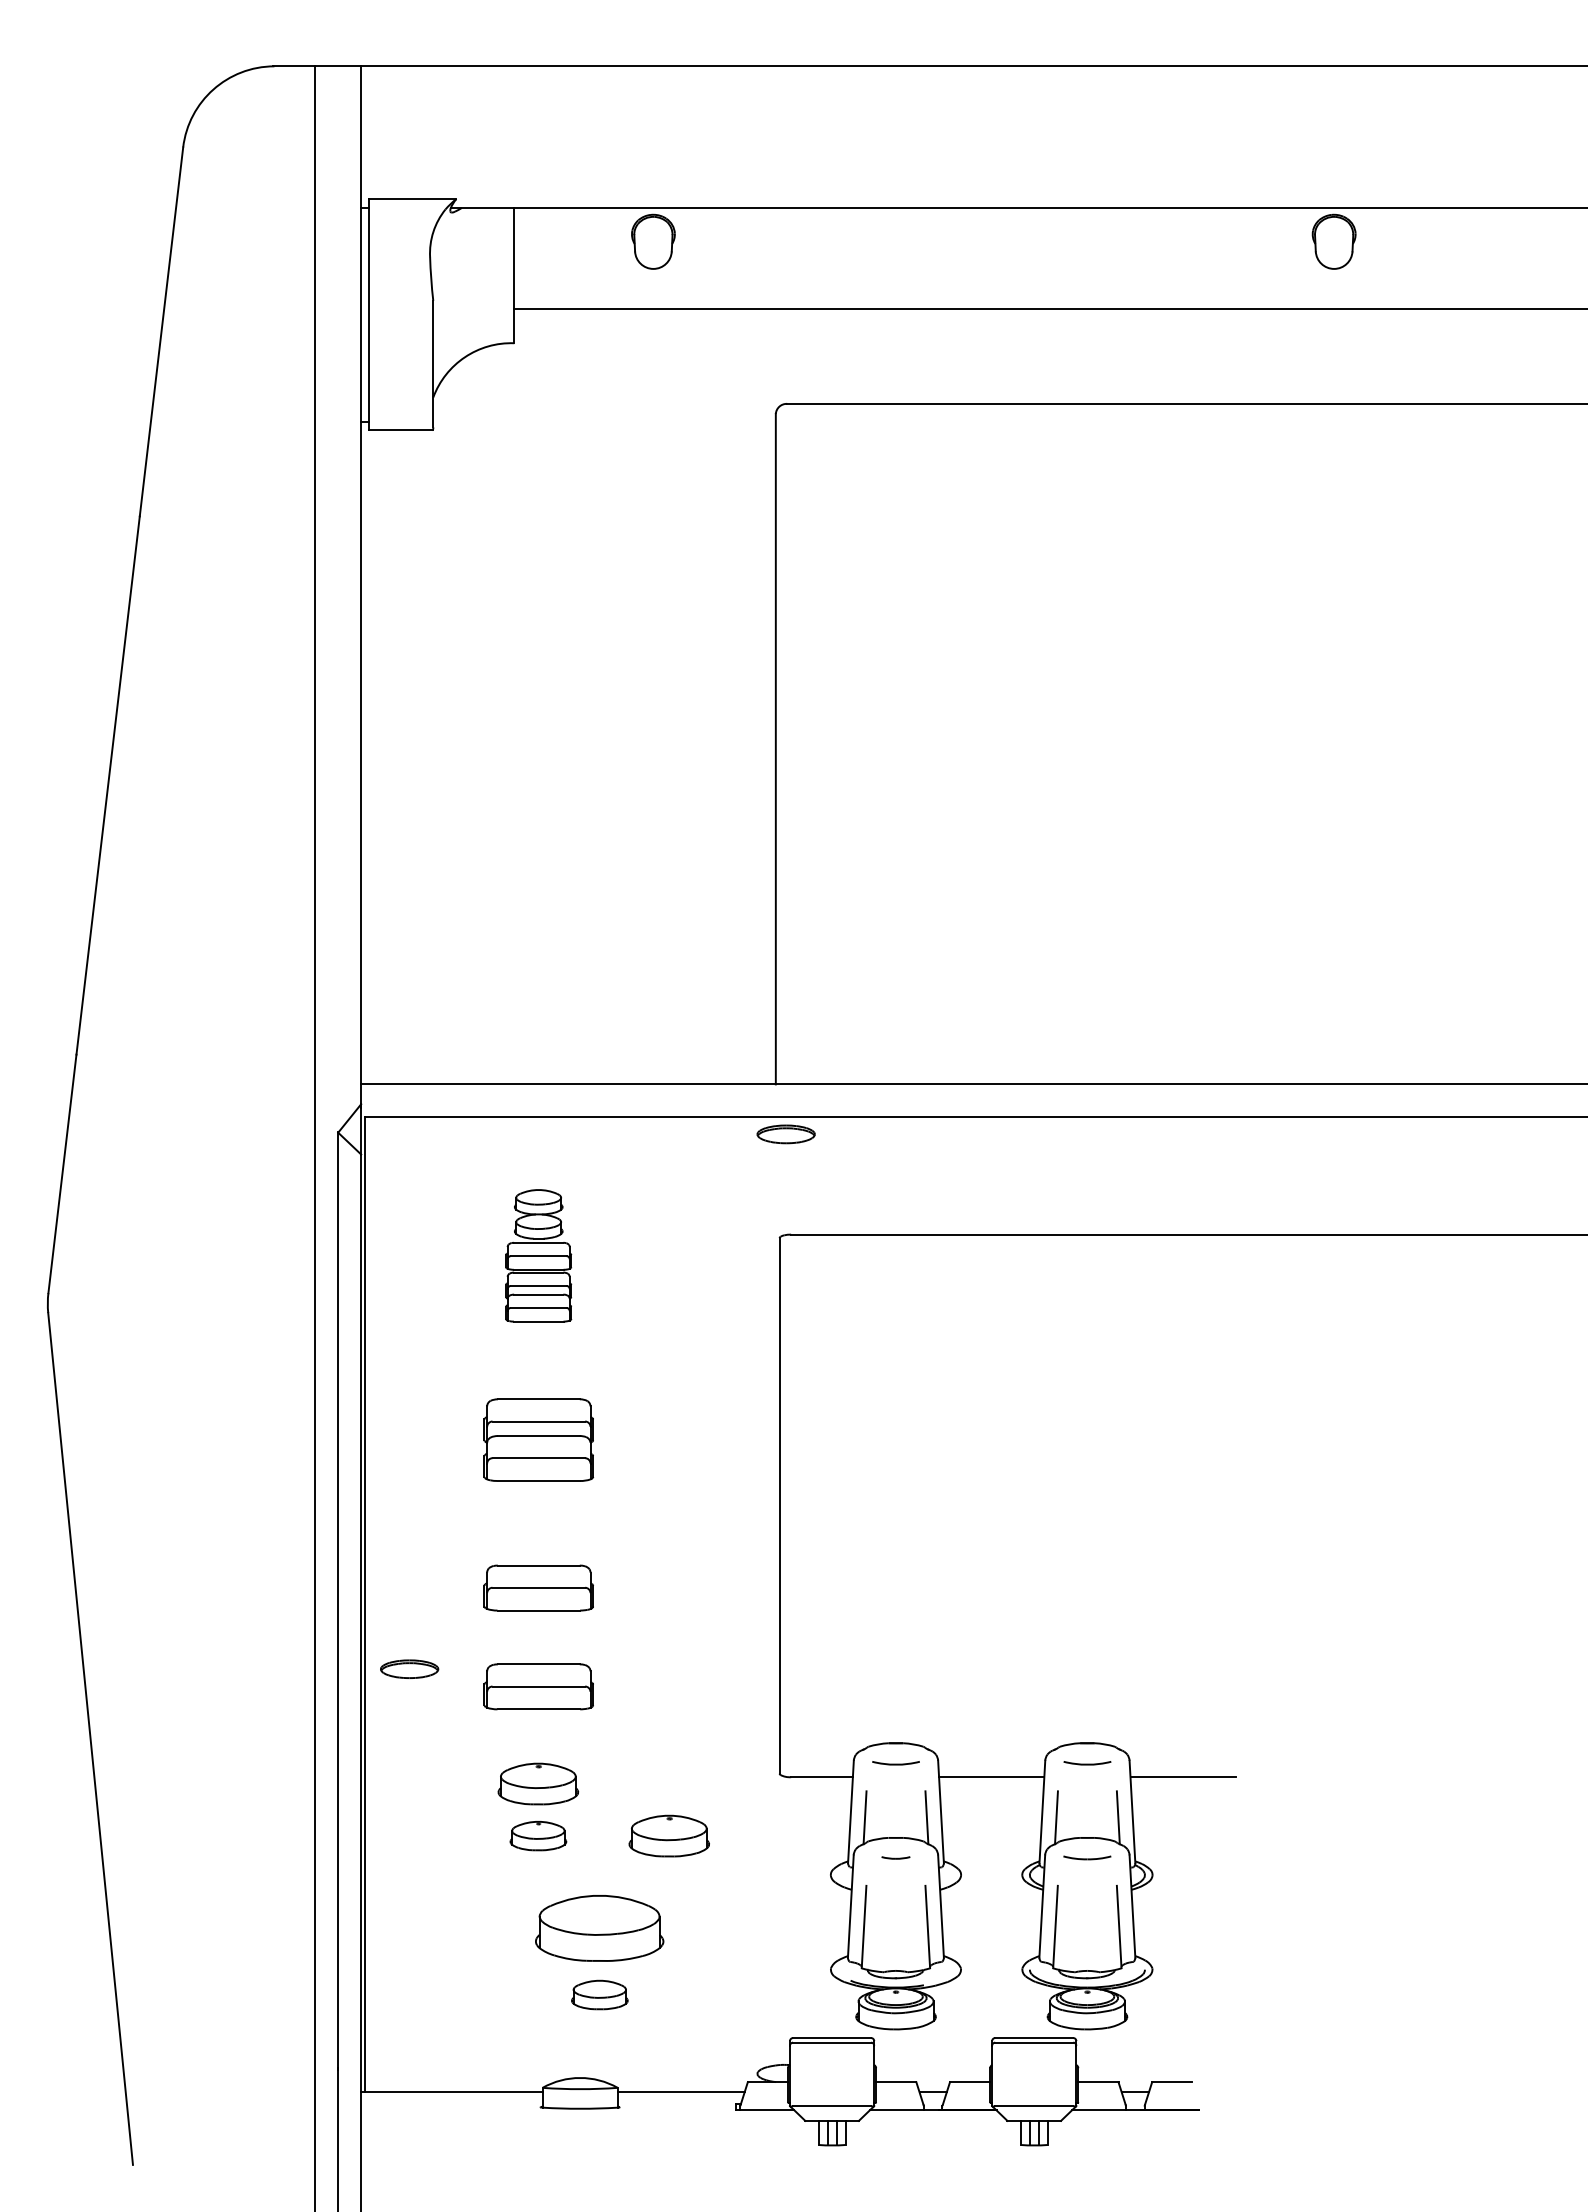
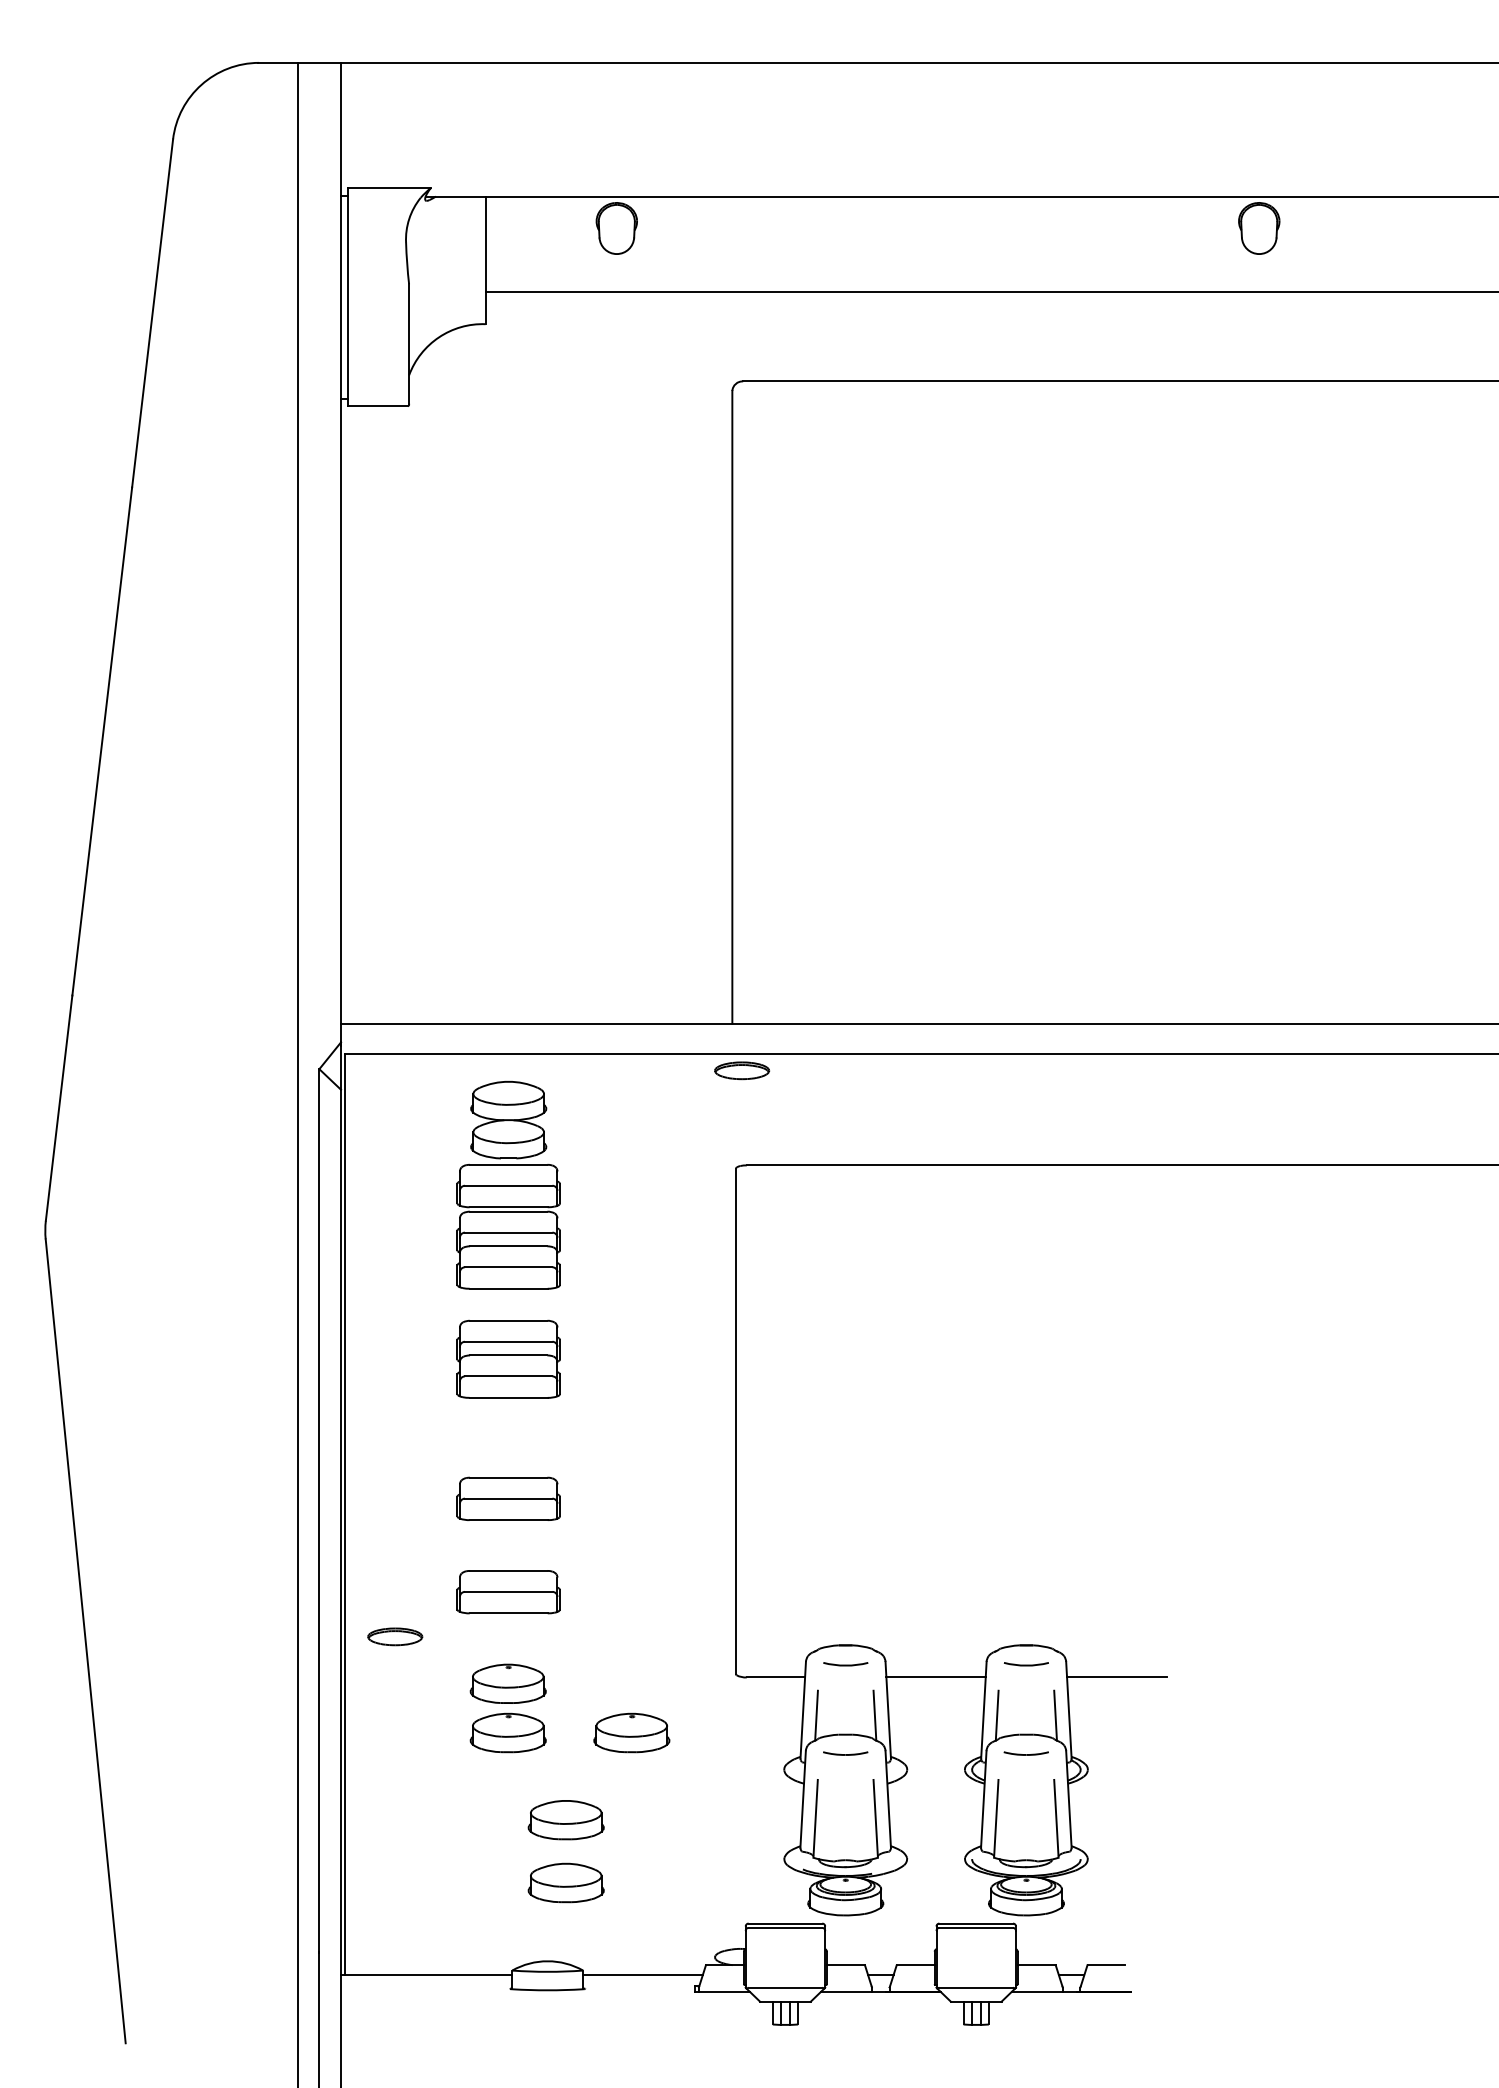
part: (538, 1255) -> (508, 1185), size x1.67
part: (409, 1668) -> (395, 1636), moved
part: (538, 1835) -> (508, 1732), size x1.43
part: (895, 1857) -> (845, 1753), size x1.67
part: (599, 1928) -> (565, 1820), size x0.62
part: (599, 1994) -> (565, 1882), size x1.43

